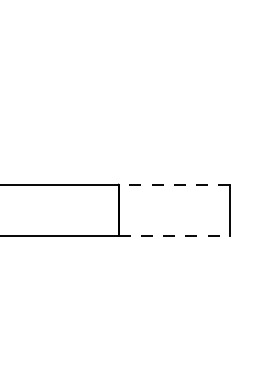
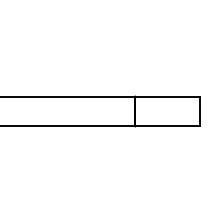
line: (174, 184) -> (167, 96), dashed -> solid
line: (175, 235) -> (168, 126), dashed -> solid

